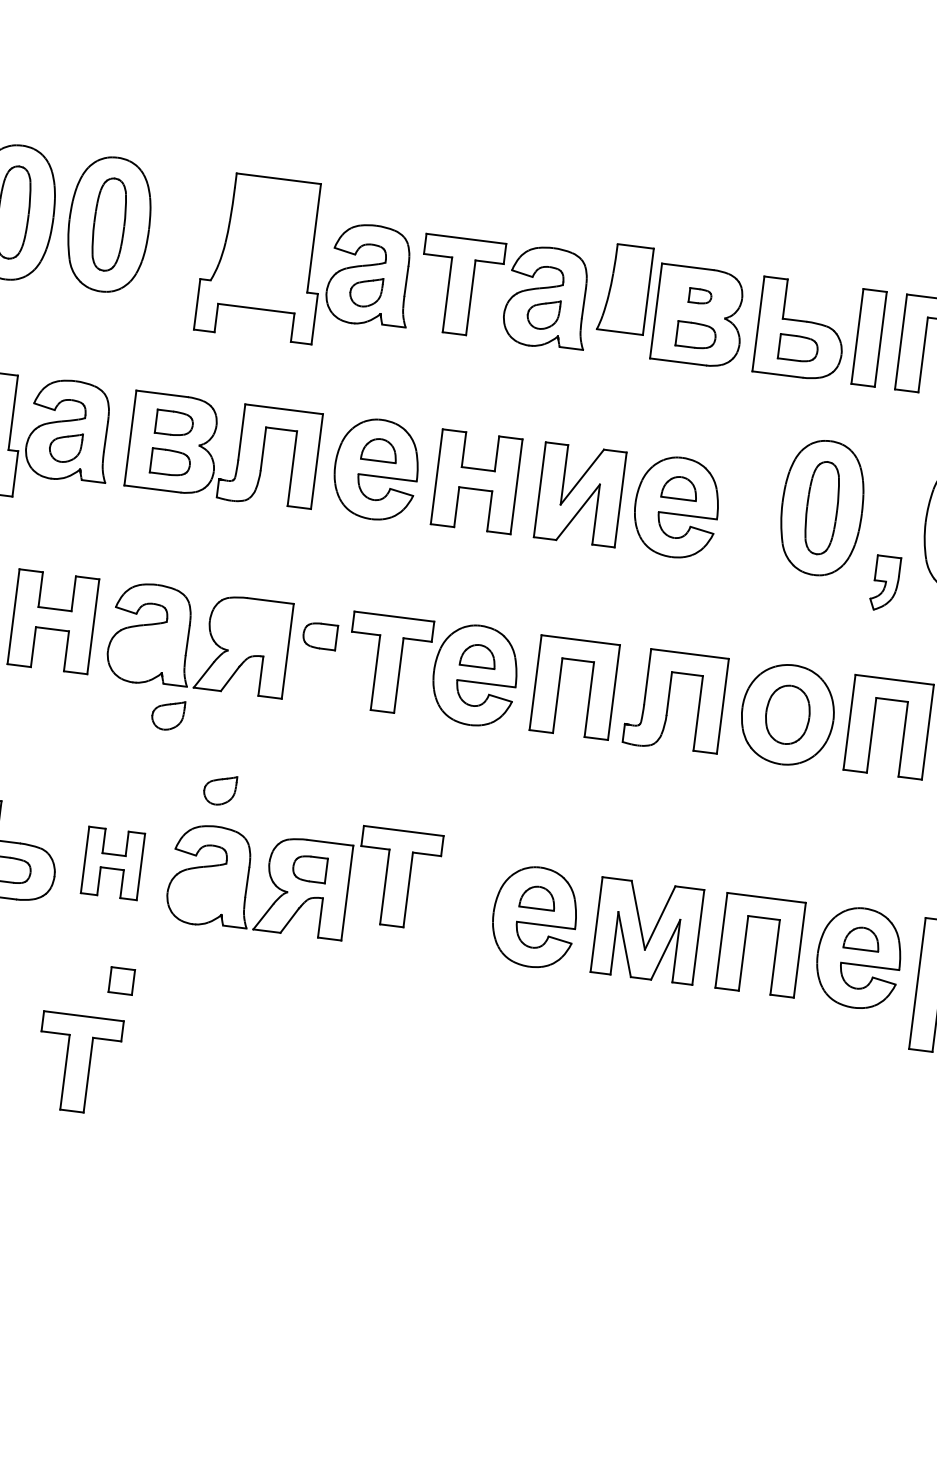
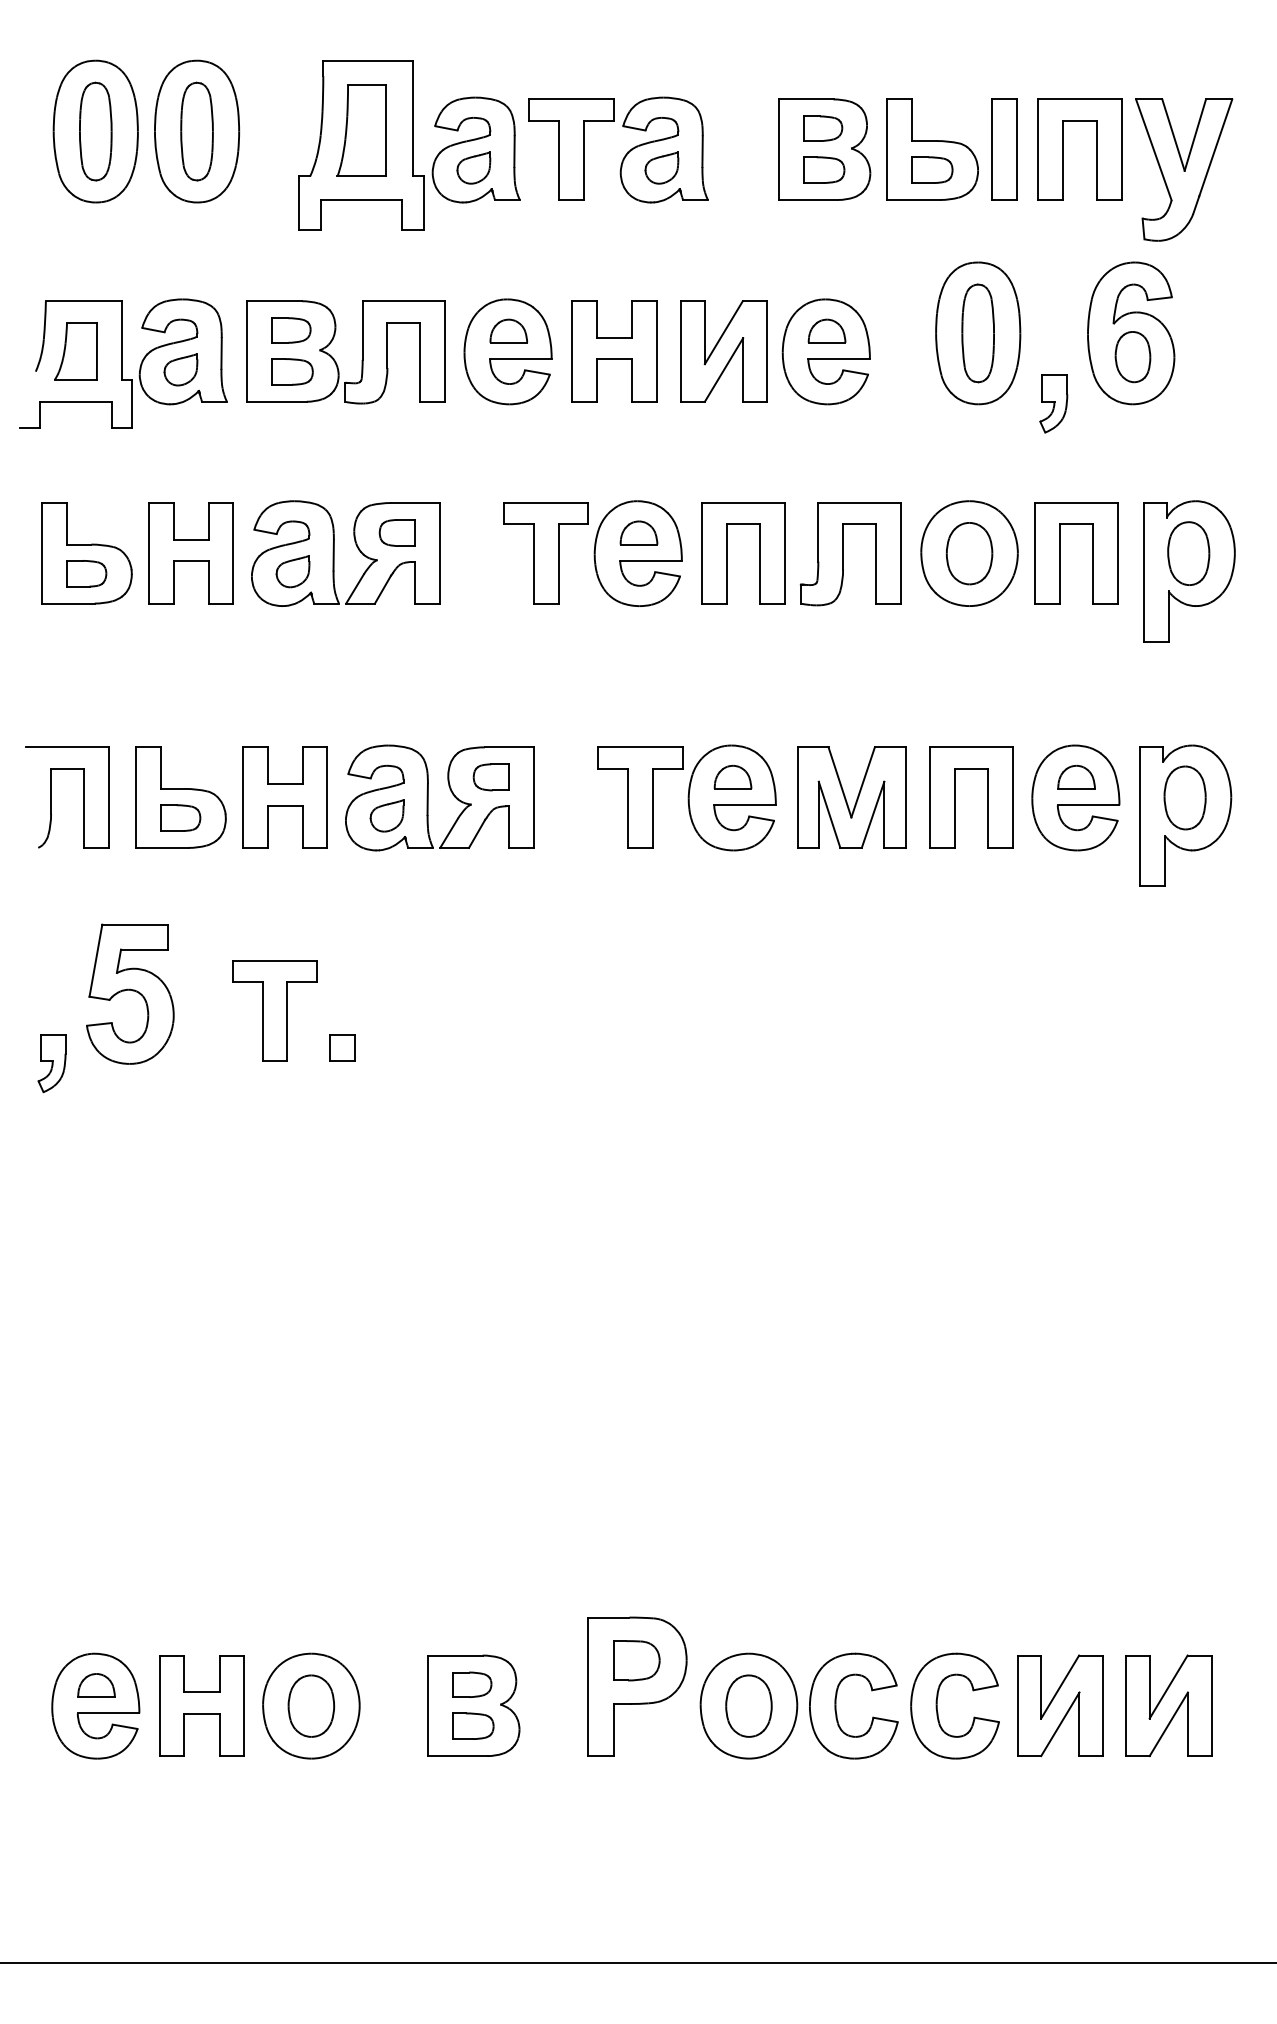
part: (624, 288) -> (361, 130), moved
part: (700, 296) -> (823, 128), size x1.67
part: (319, 635) -> (396, 532), moved
part: (167, 714) -> (292, 571), moved
part: (219, 789) -> (386, 815), moved
part: (112, 863) -> (284, 797), size x1.43
part: (398, 878) -> (640, 797), moved
part: (121, 980) -> (342, 1047), moved

